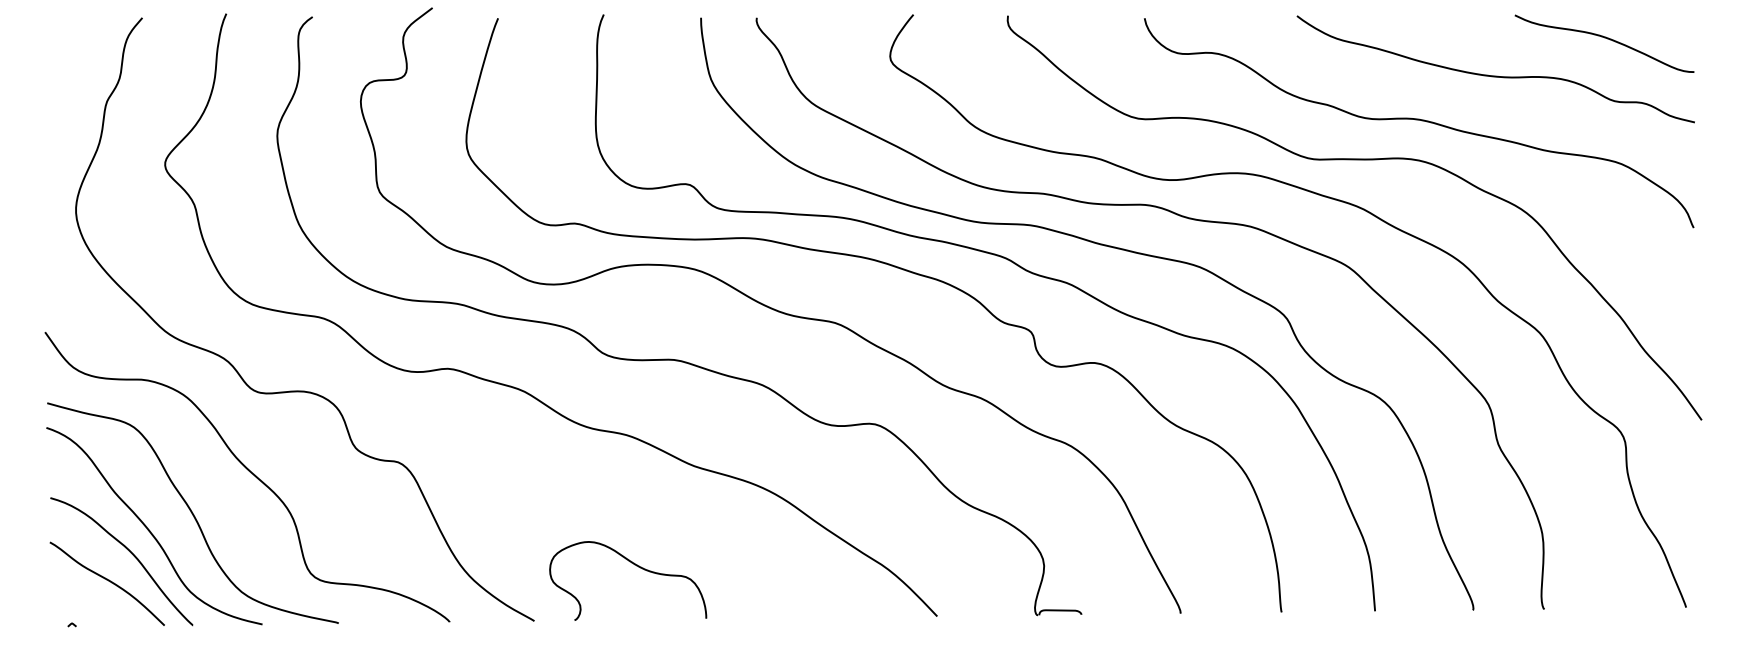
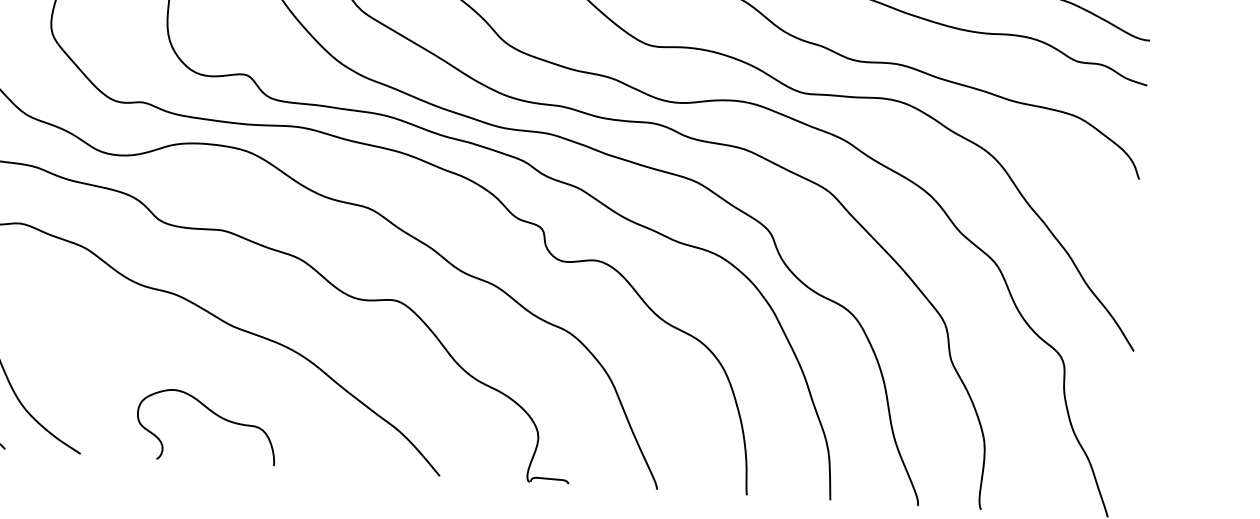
curve: (636, 566) -> (215, 414), moved

